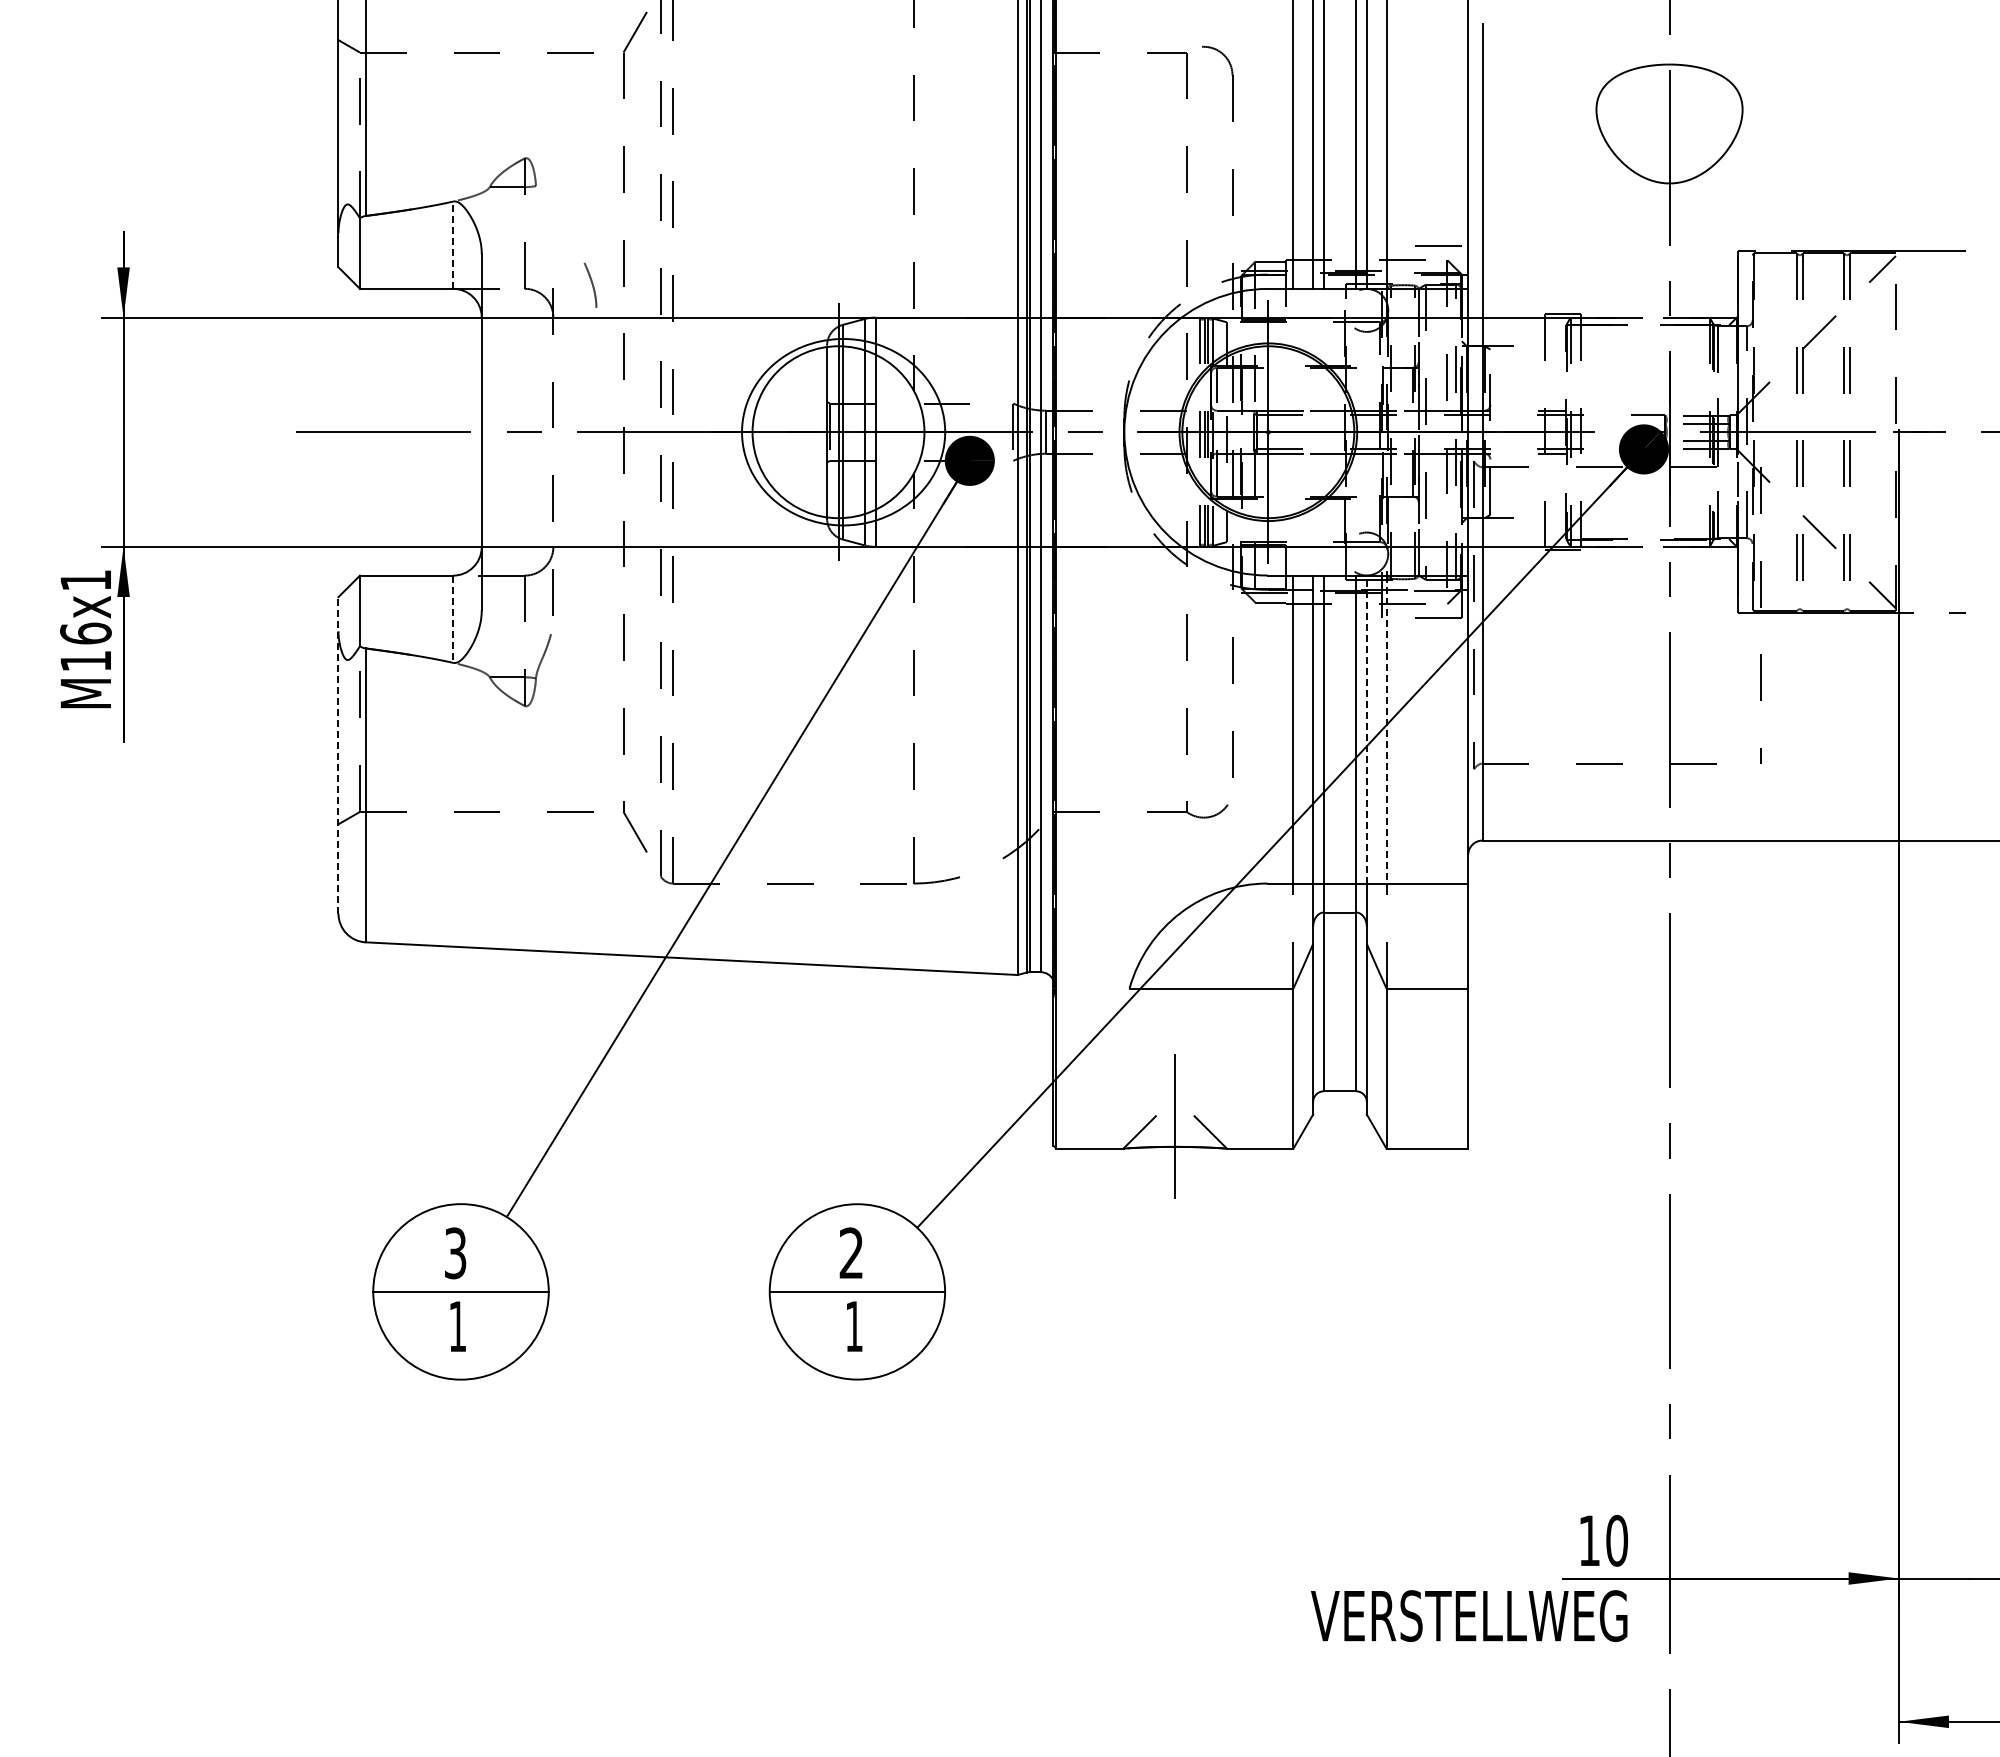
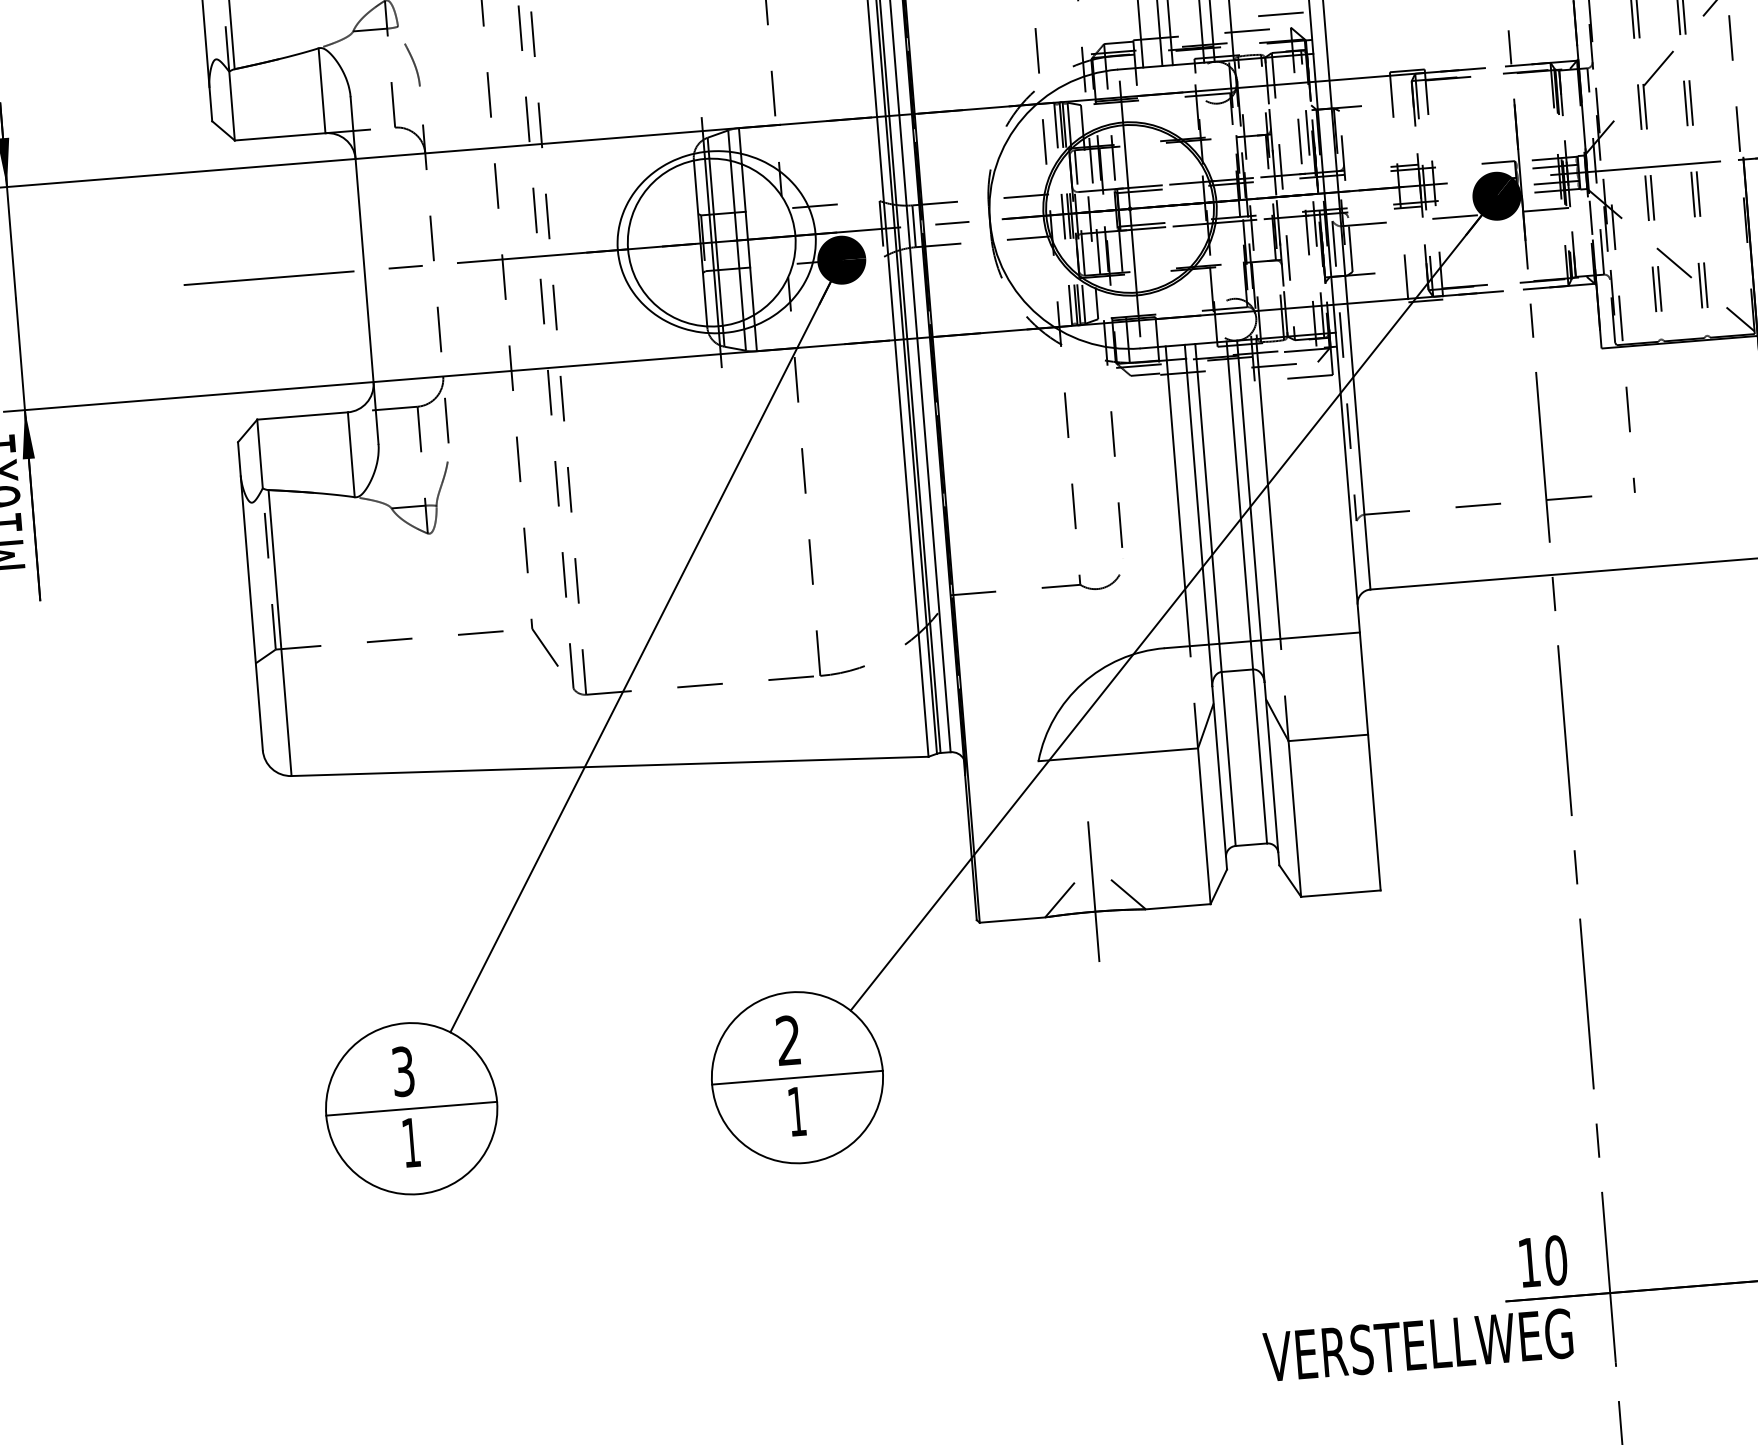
line: (453, 245) -> (322, 91), dashed -> solid
curve: (591, 284) -> (413, 64), moved
line: (453, 619) -> (351, 454), dashed -> solid
line: (1366, 729) -> (1248, 490), dashed -> solid
line: (1386, 730) -> (1268, 489), dashed -> solid
line: (338, 754) -> (250, 595), dashed -> solid

